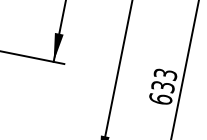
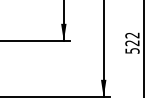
text: (163, 85) -> (132, 42), 633 -> 522

